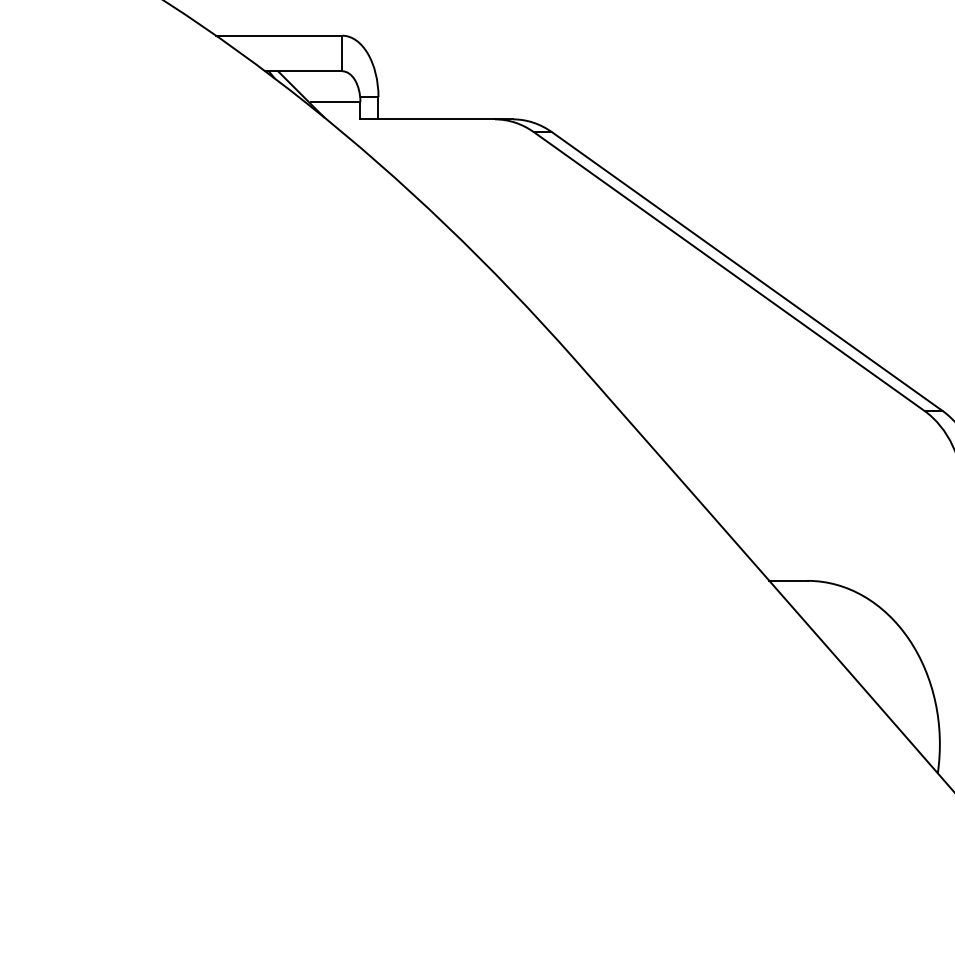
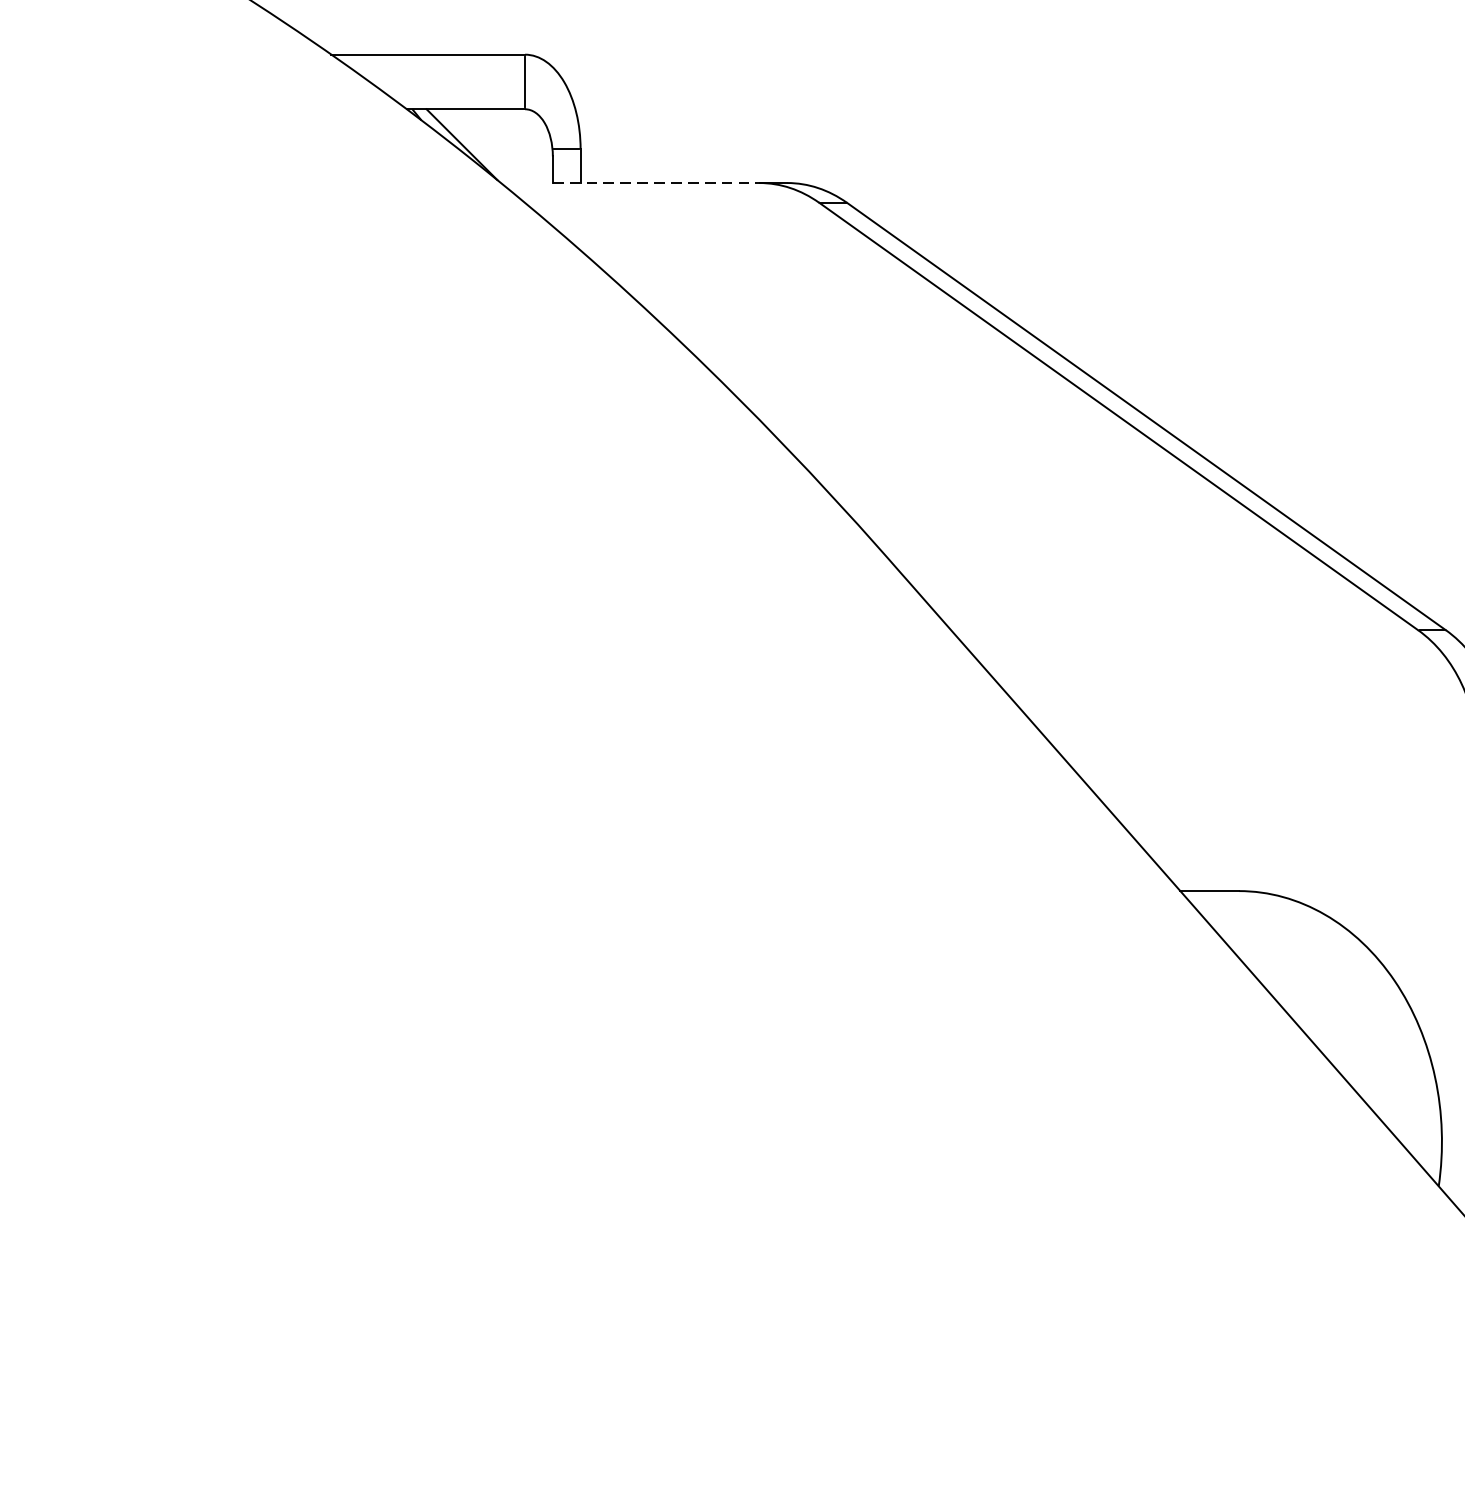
line: (334, 102) -> (513, 157), removed
line: (428, 119) -> (657, 183), solid -> dashed

